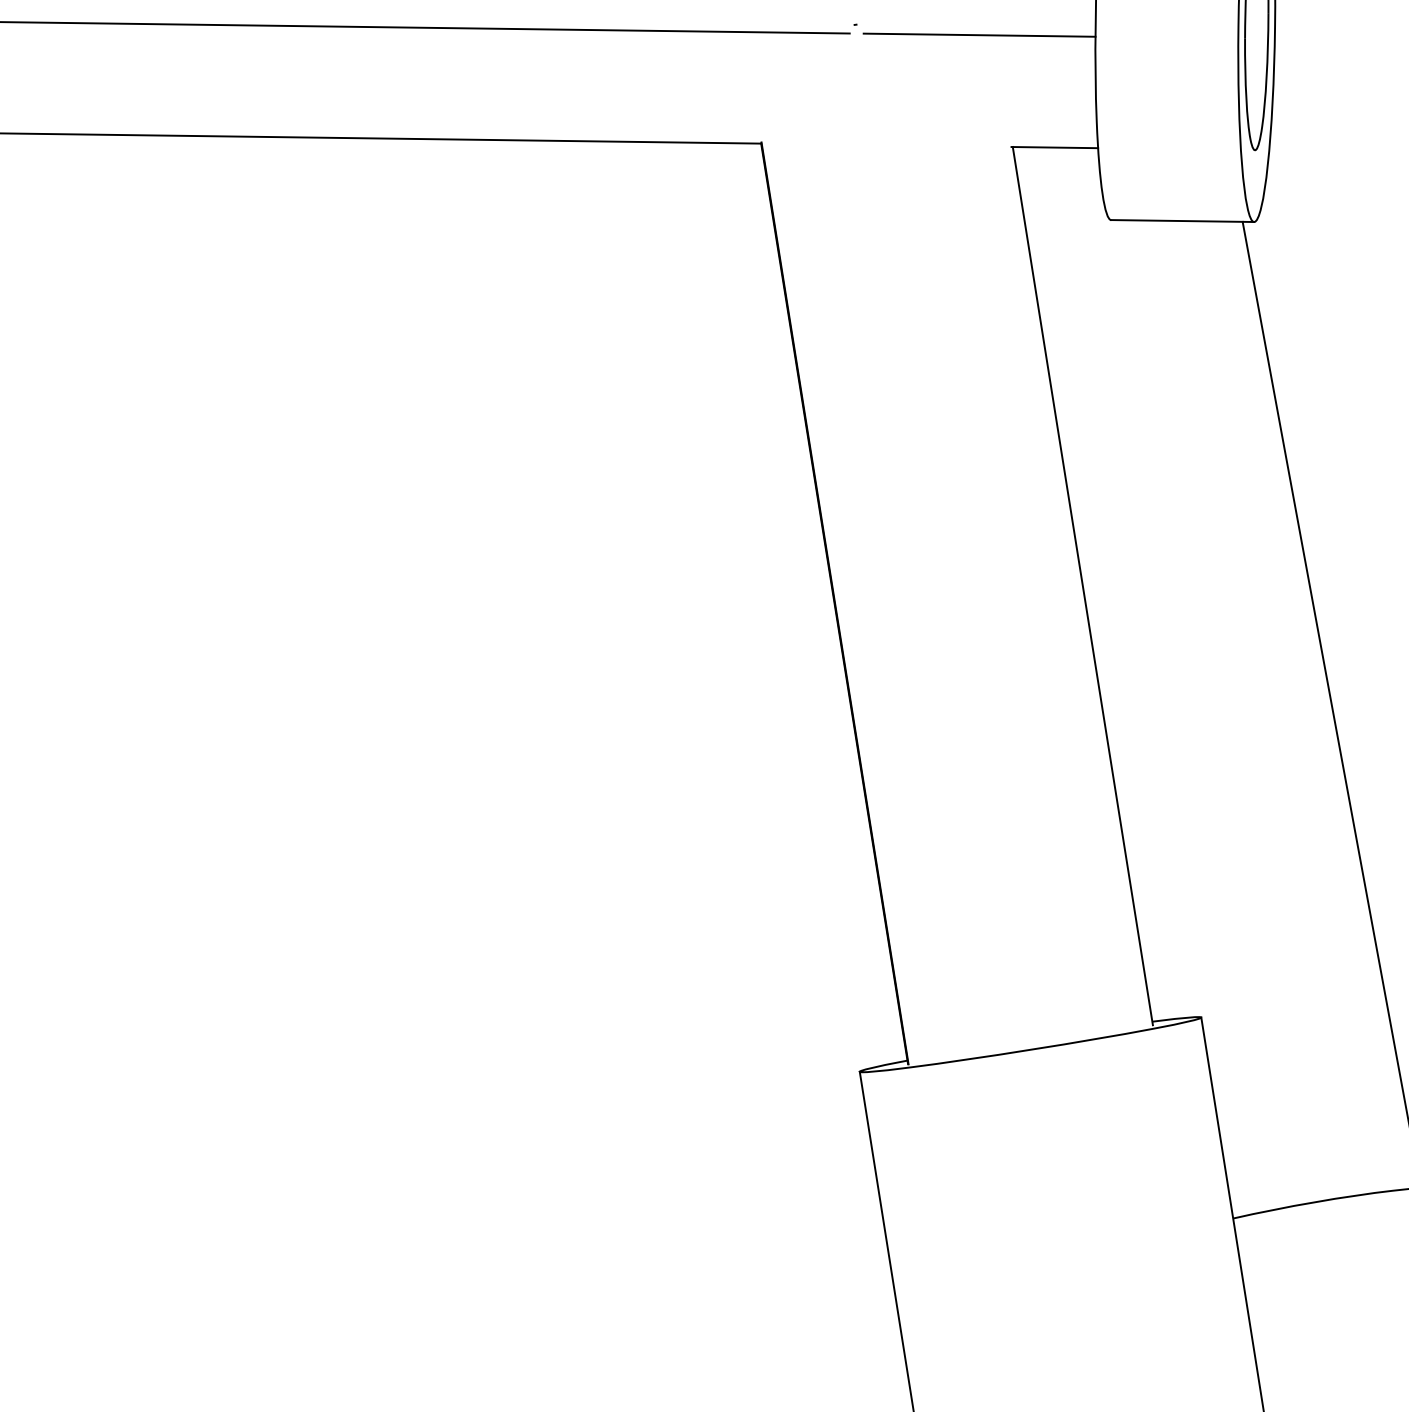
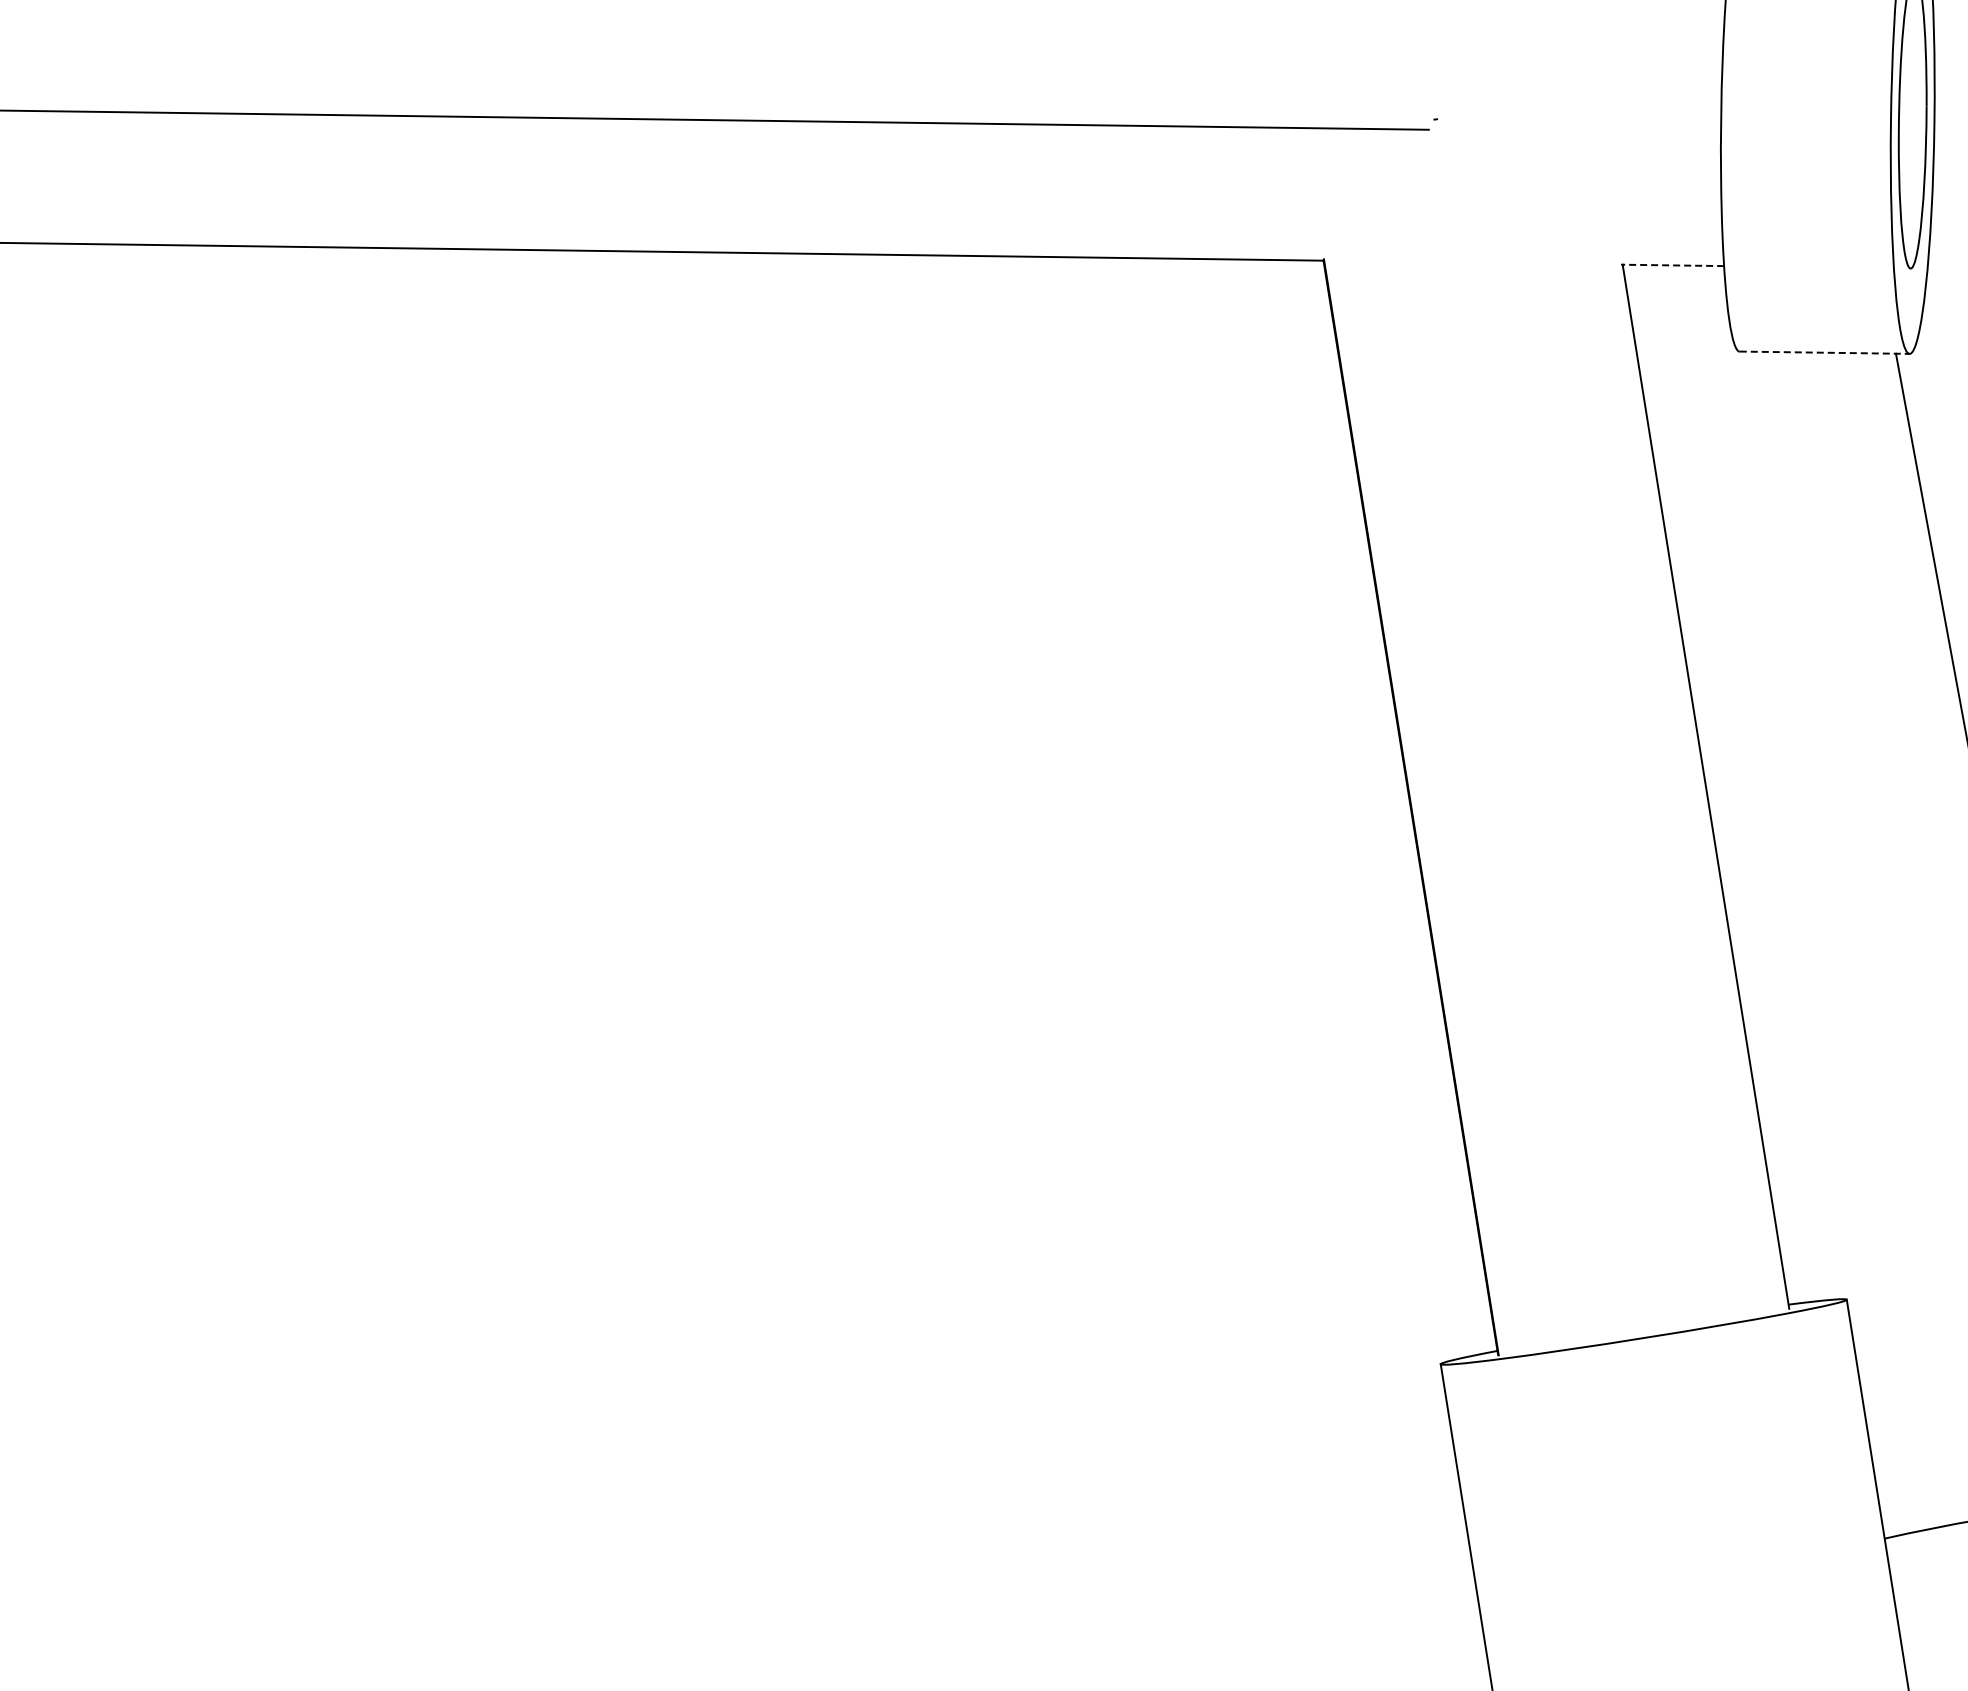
line: (979, 34) -> (1583, 131), removed
line: (1054, 147) -> (1672, 265), solid -> dashed
line: (1182, 220) -> (1824, 352), solid -> dashed

